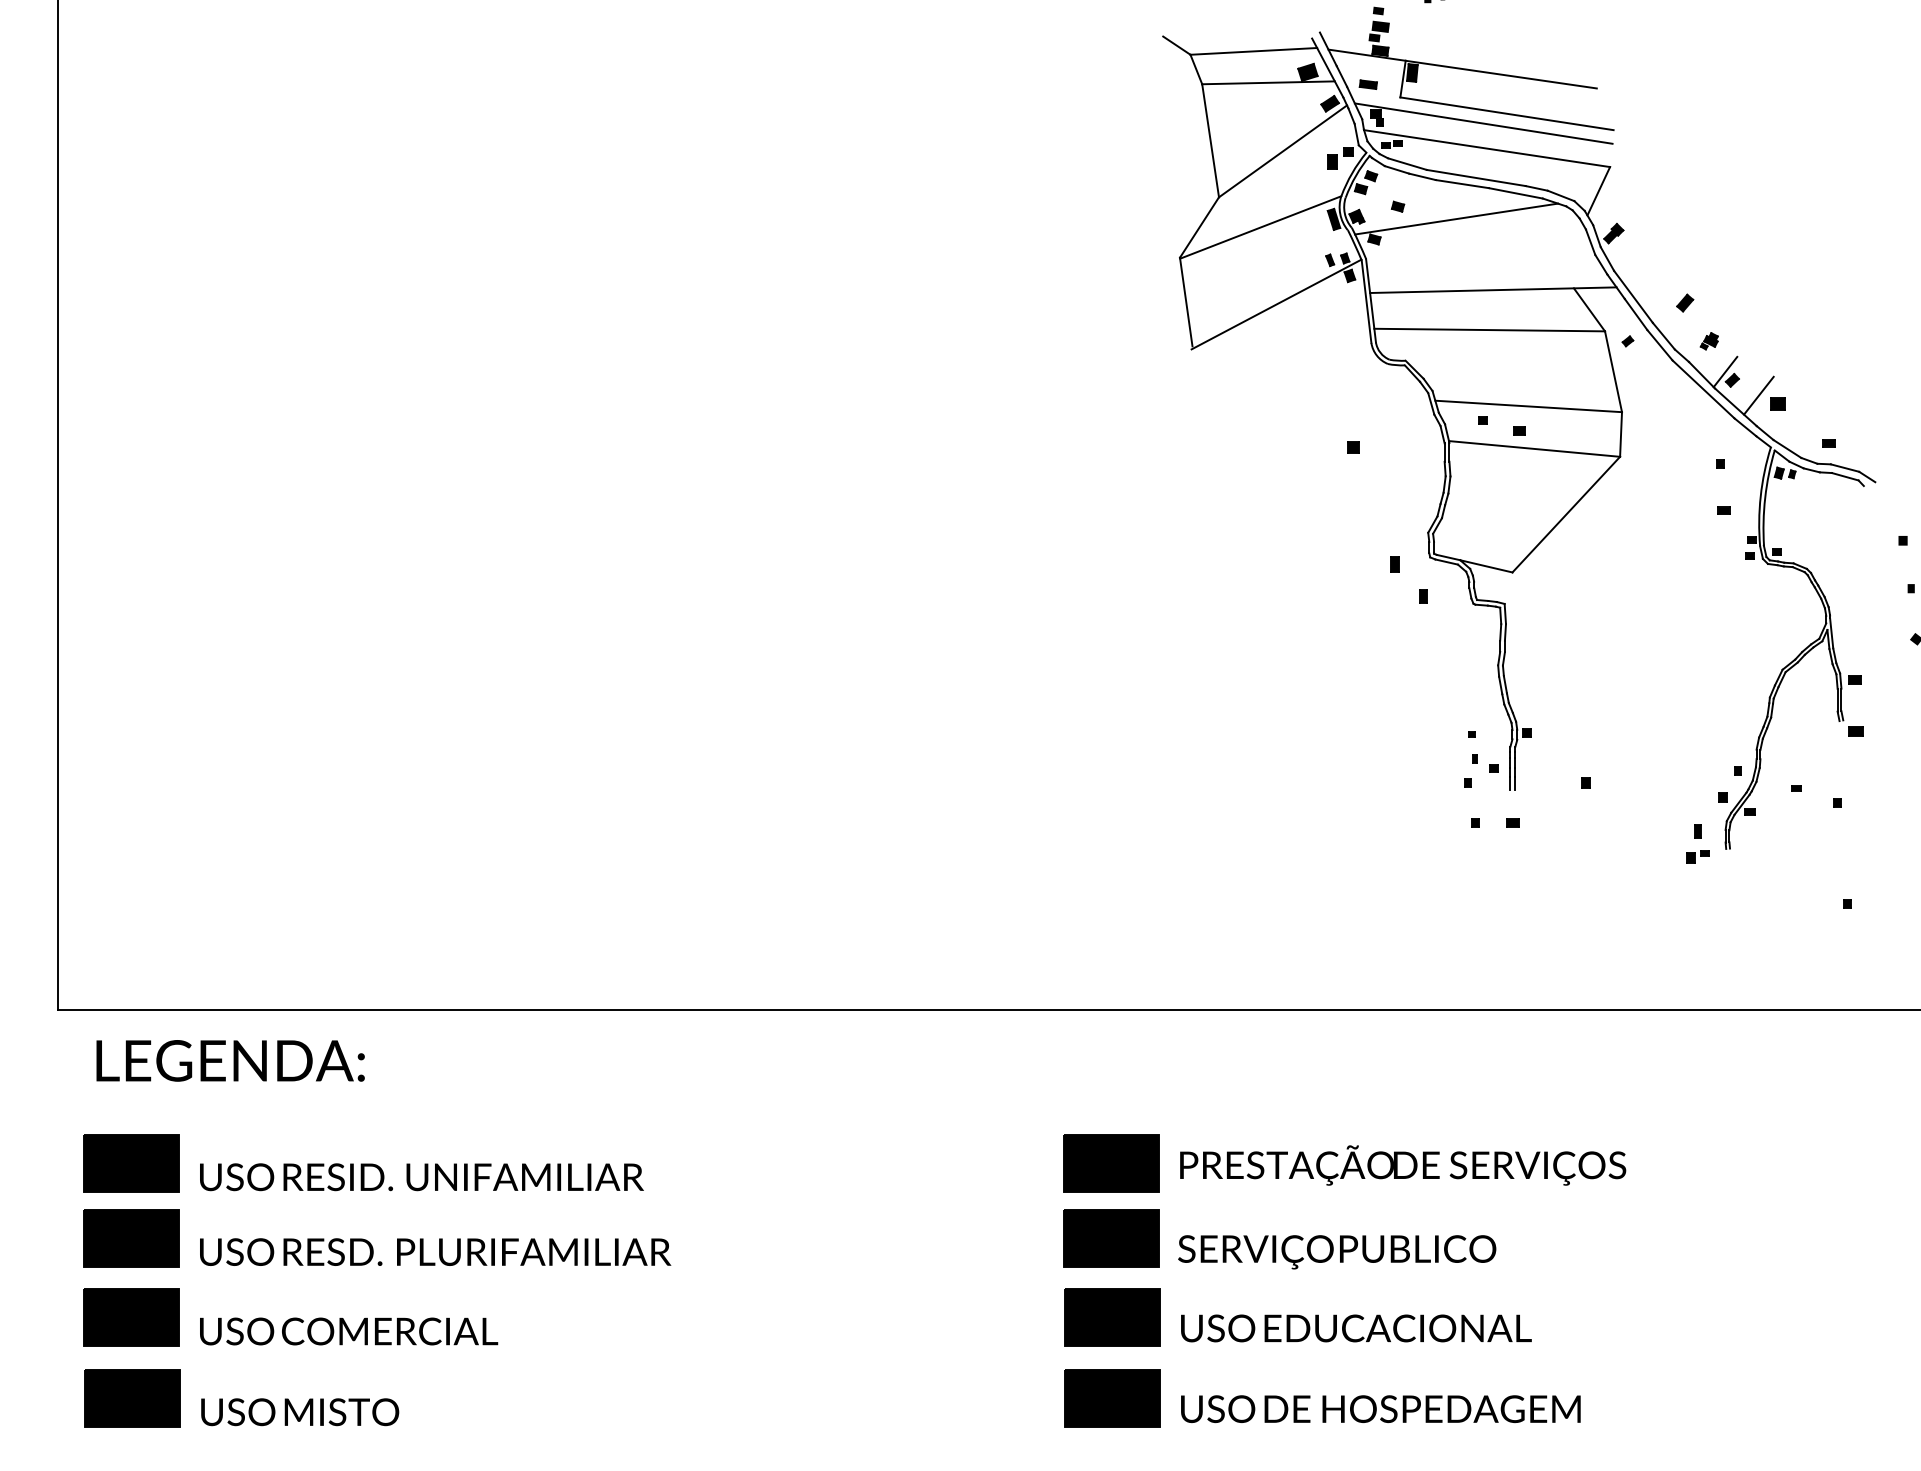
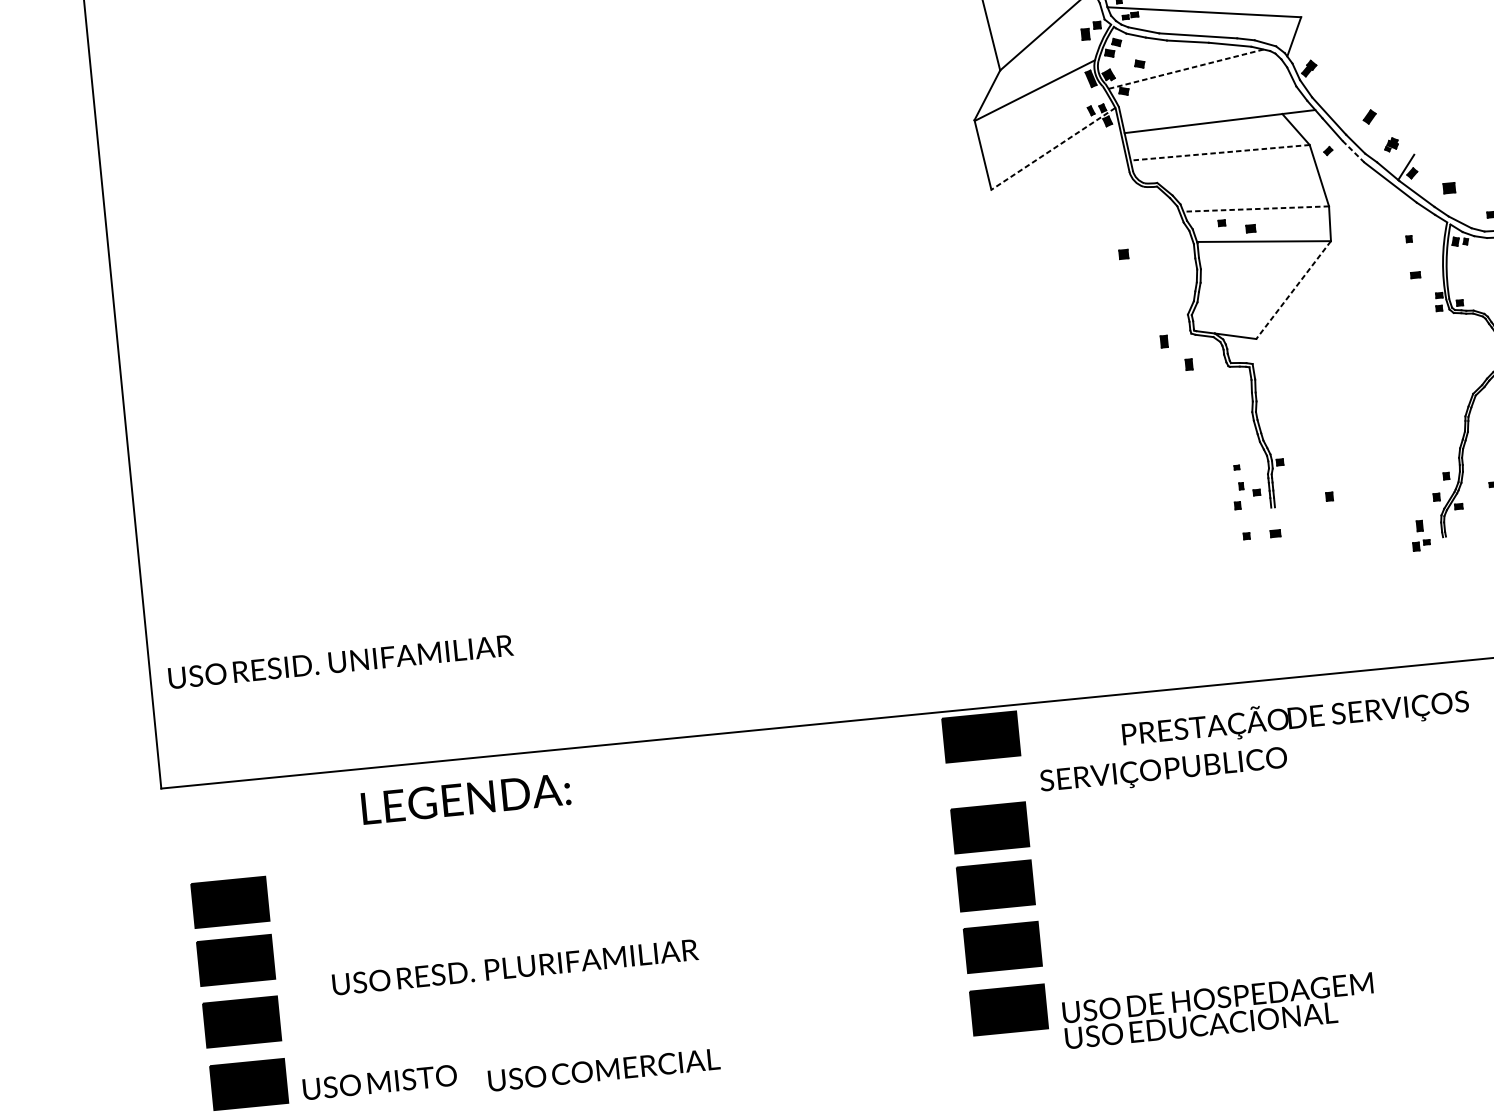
line: (1456, 219) -> (1186, 69), solid -> dashed
line: (1276, 304) -> (1052, 149), solid -> dashed
line: (1489, 330) -> (1220, 153), solid -> dashed
line: (1659, 345) -> (1353, 151), solid -> dashed
line: (1758, 395) -> (1433, 183), removed
line: (1528, 406) -> (1256, 209), solid -> dashed
line: (1566, 514) -> (1293, 289), solid -> dashed
part: (1111, 1046) -> (981, 737), added
text: (230, 1060) -> (465, 798), moved
text: (1403, 1165) -> (1295, 718), moved
text: (421, 1177) -> (340, 662), moved
text: (435, 1251) -> (515, 966), moved
text: (1337, 1252) -> (1164, 771), moved
text: (1356, 1328) -> (1201, 1025), moved
text: (349, 1331) -> (604, 1070), moved

